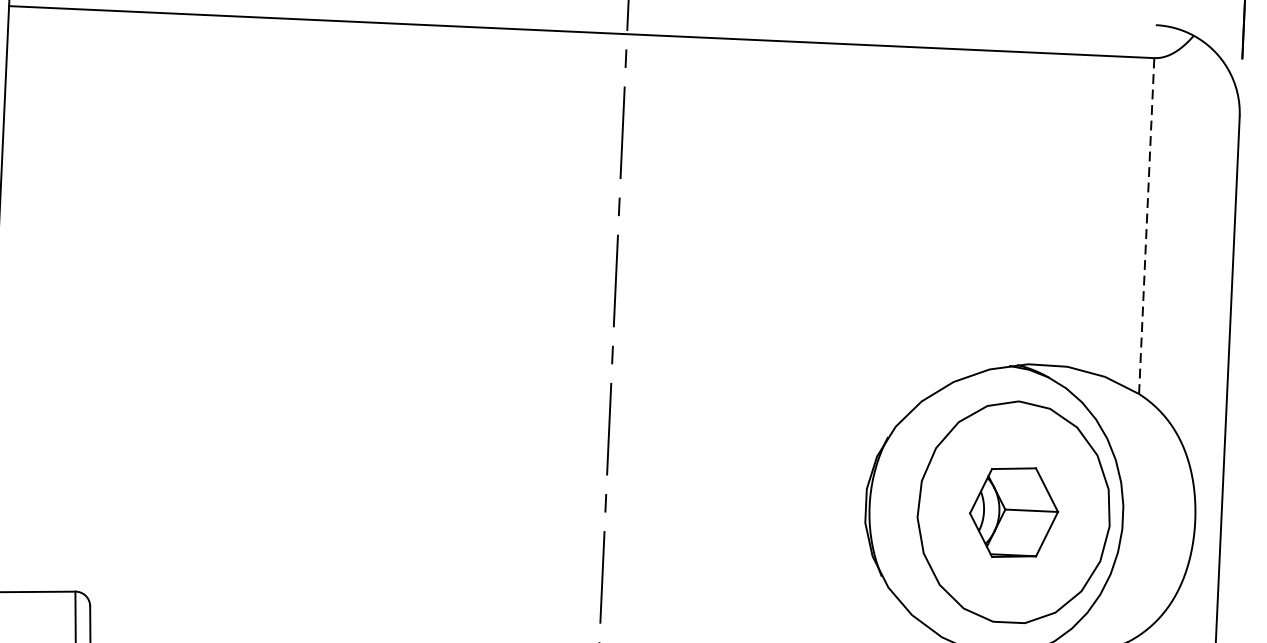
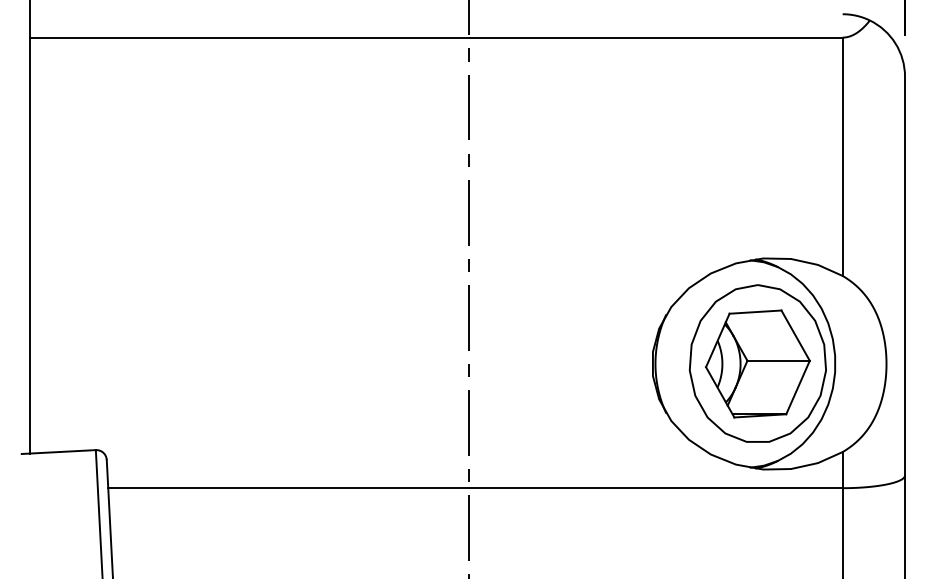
line: (1146, 225) -> (842, 156), dashed -> solid
part: (1013, 511) -> (757, 363), size x1.67

